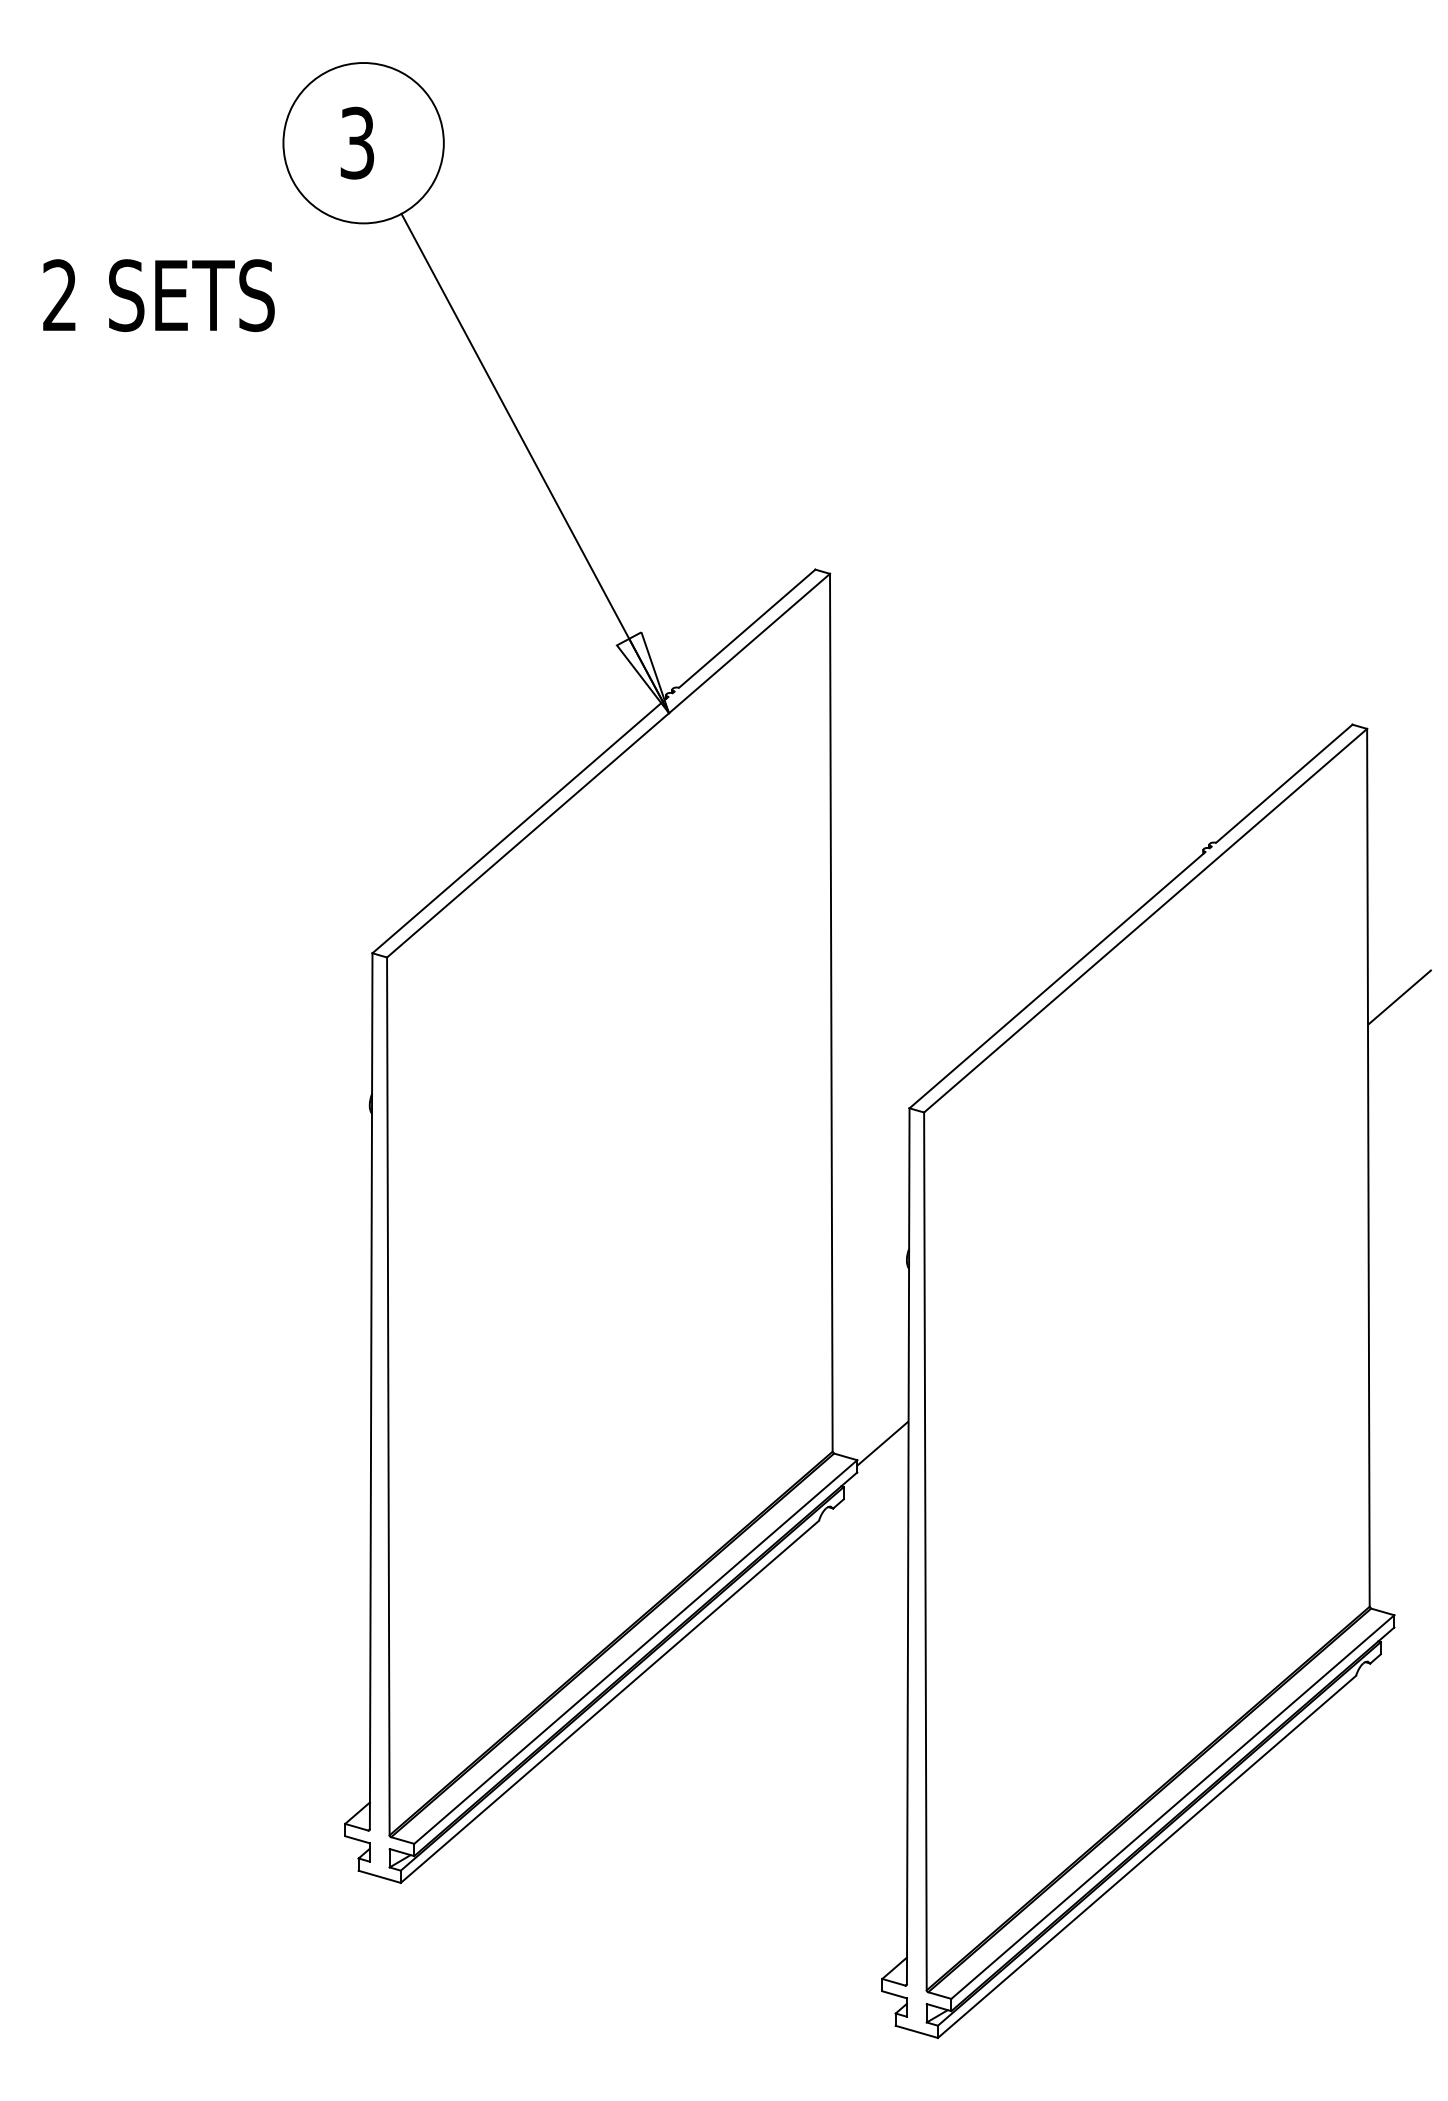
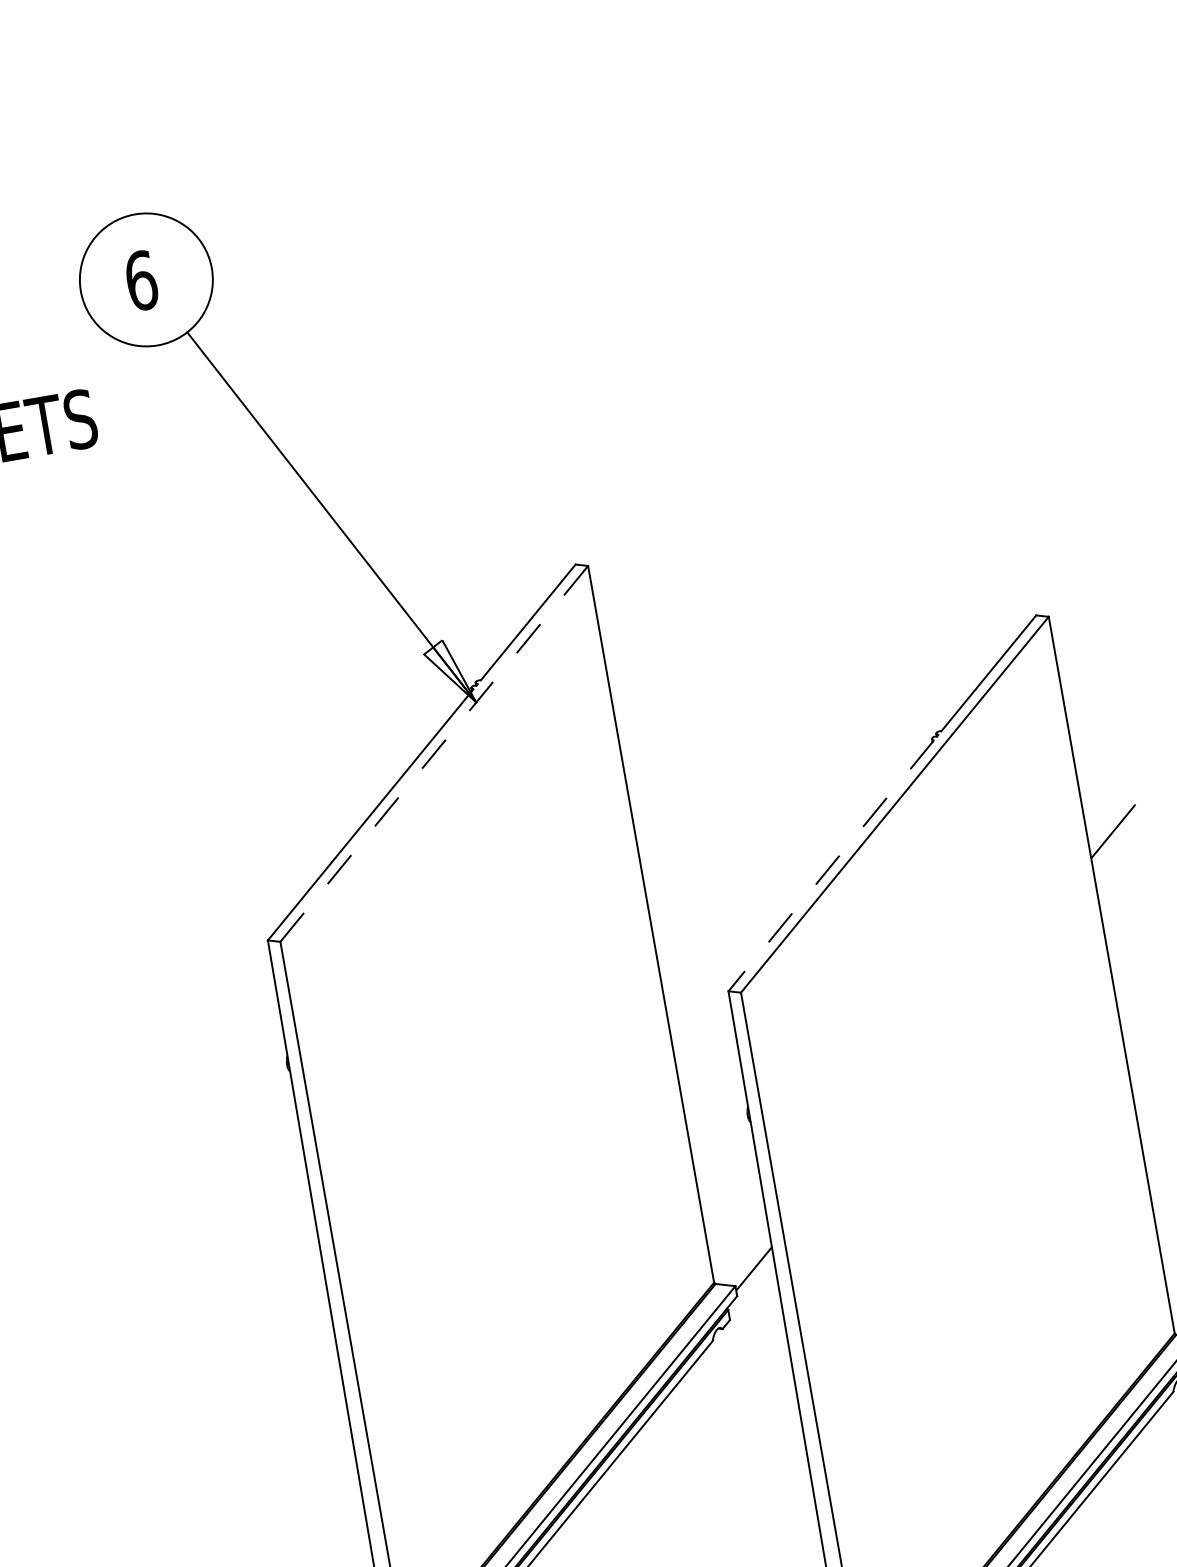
text: (357, 142) -> (141, 280), 3 -> 6
line: (608, 765) -> (434, 753), solid -> dashed
line: (1057, 980) -> (831, 866), solid -> dashed

